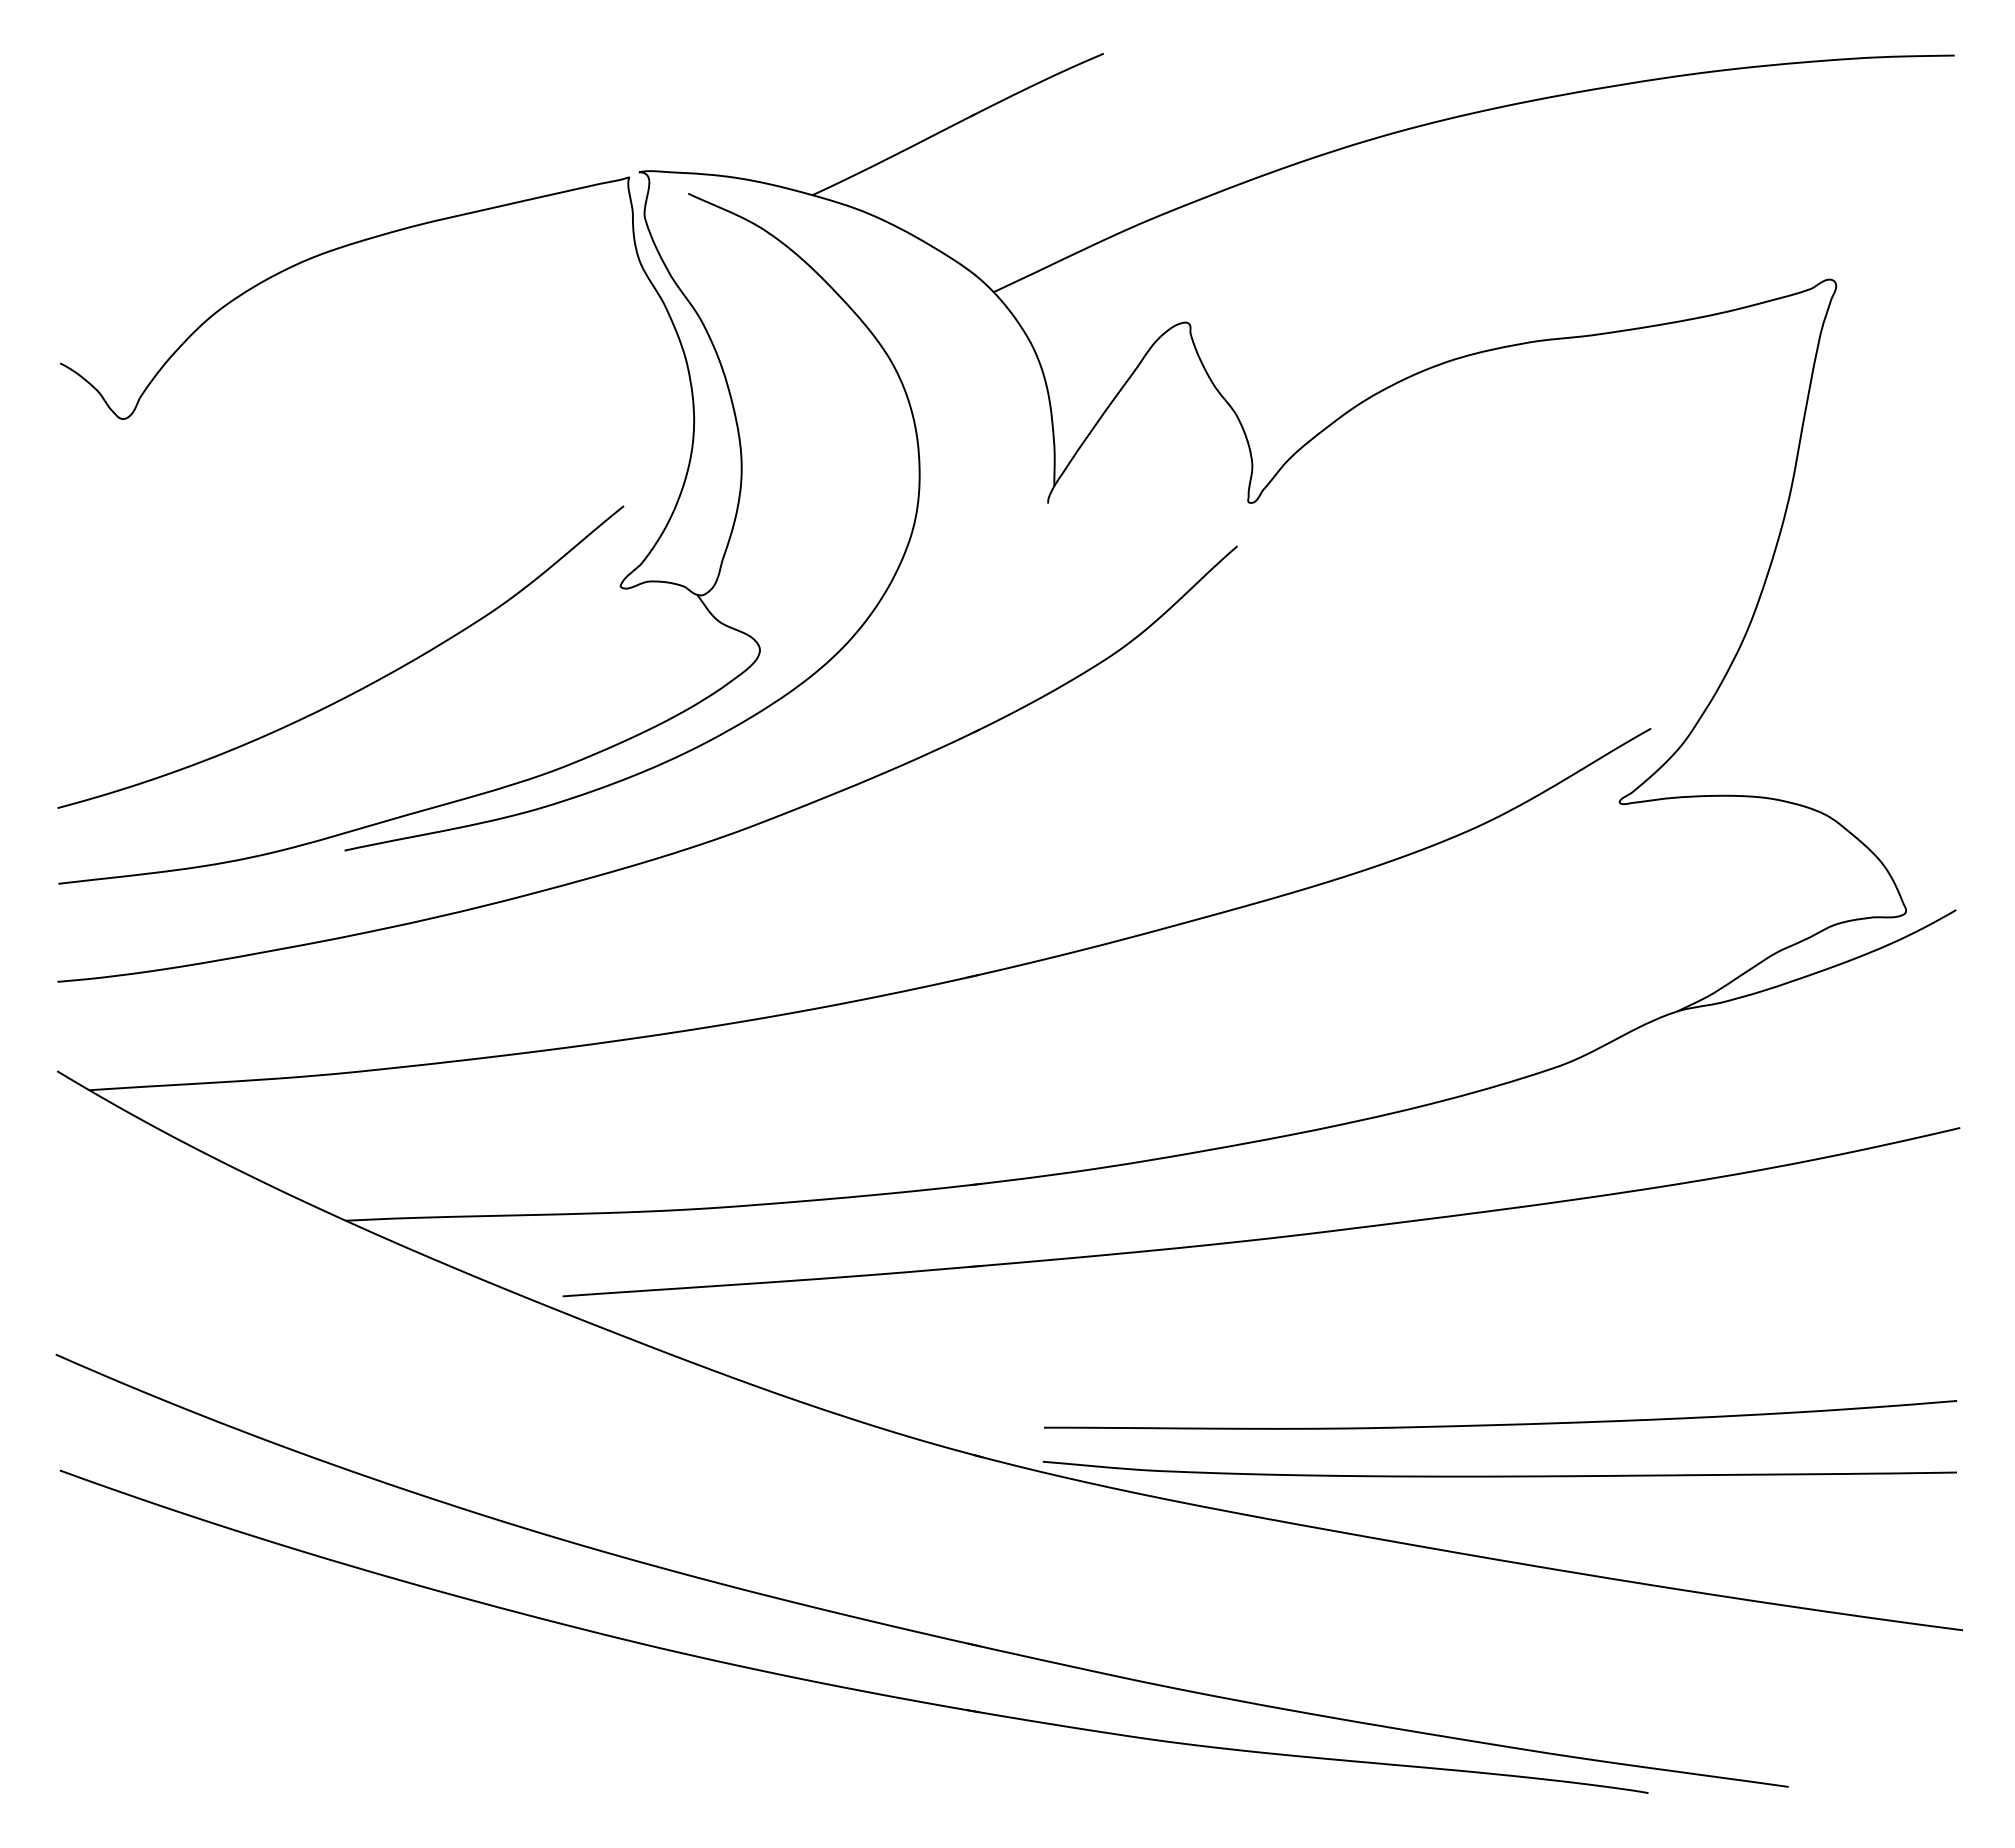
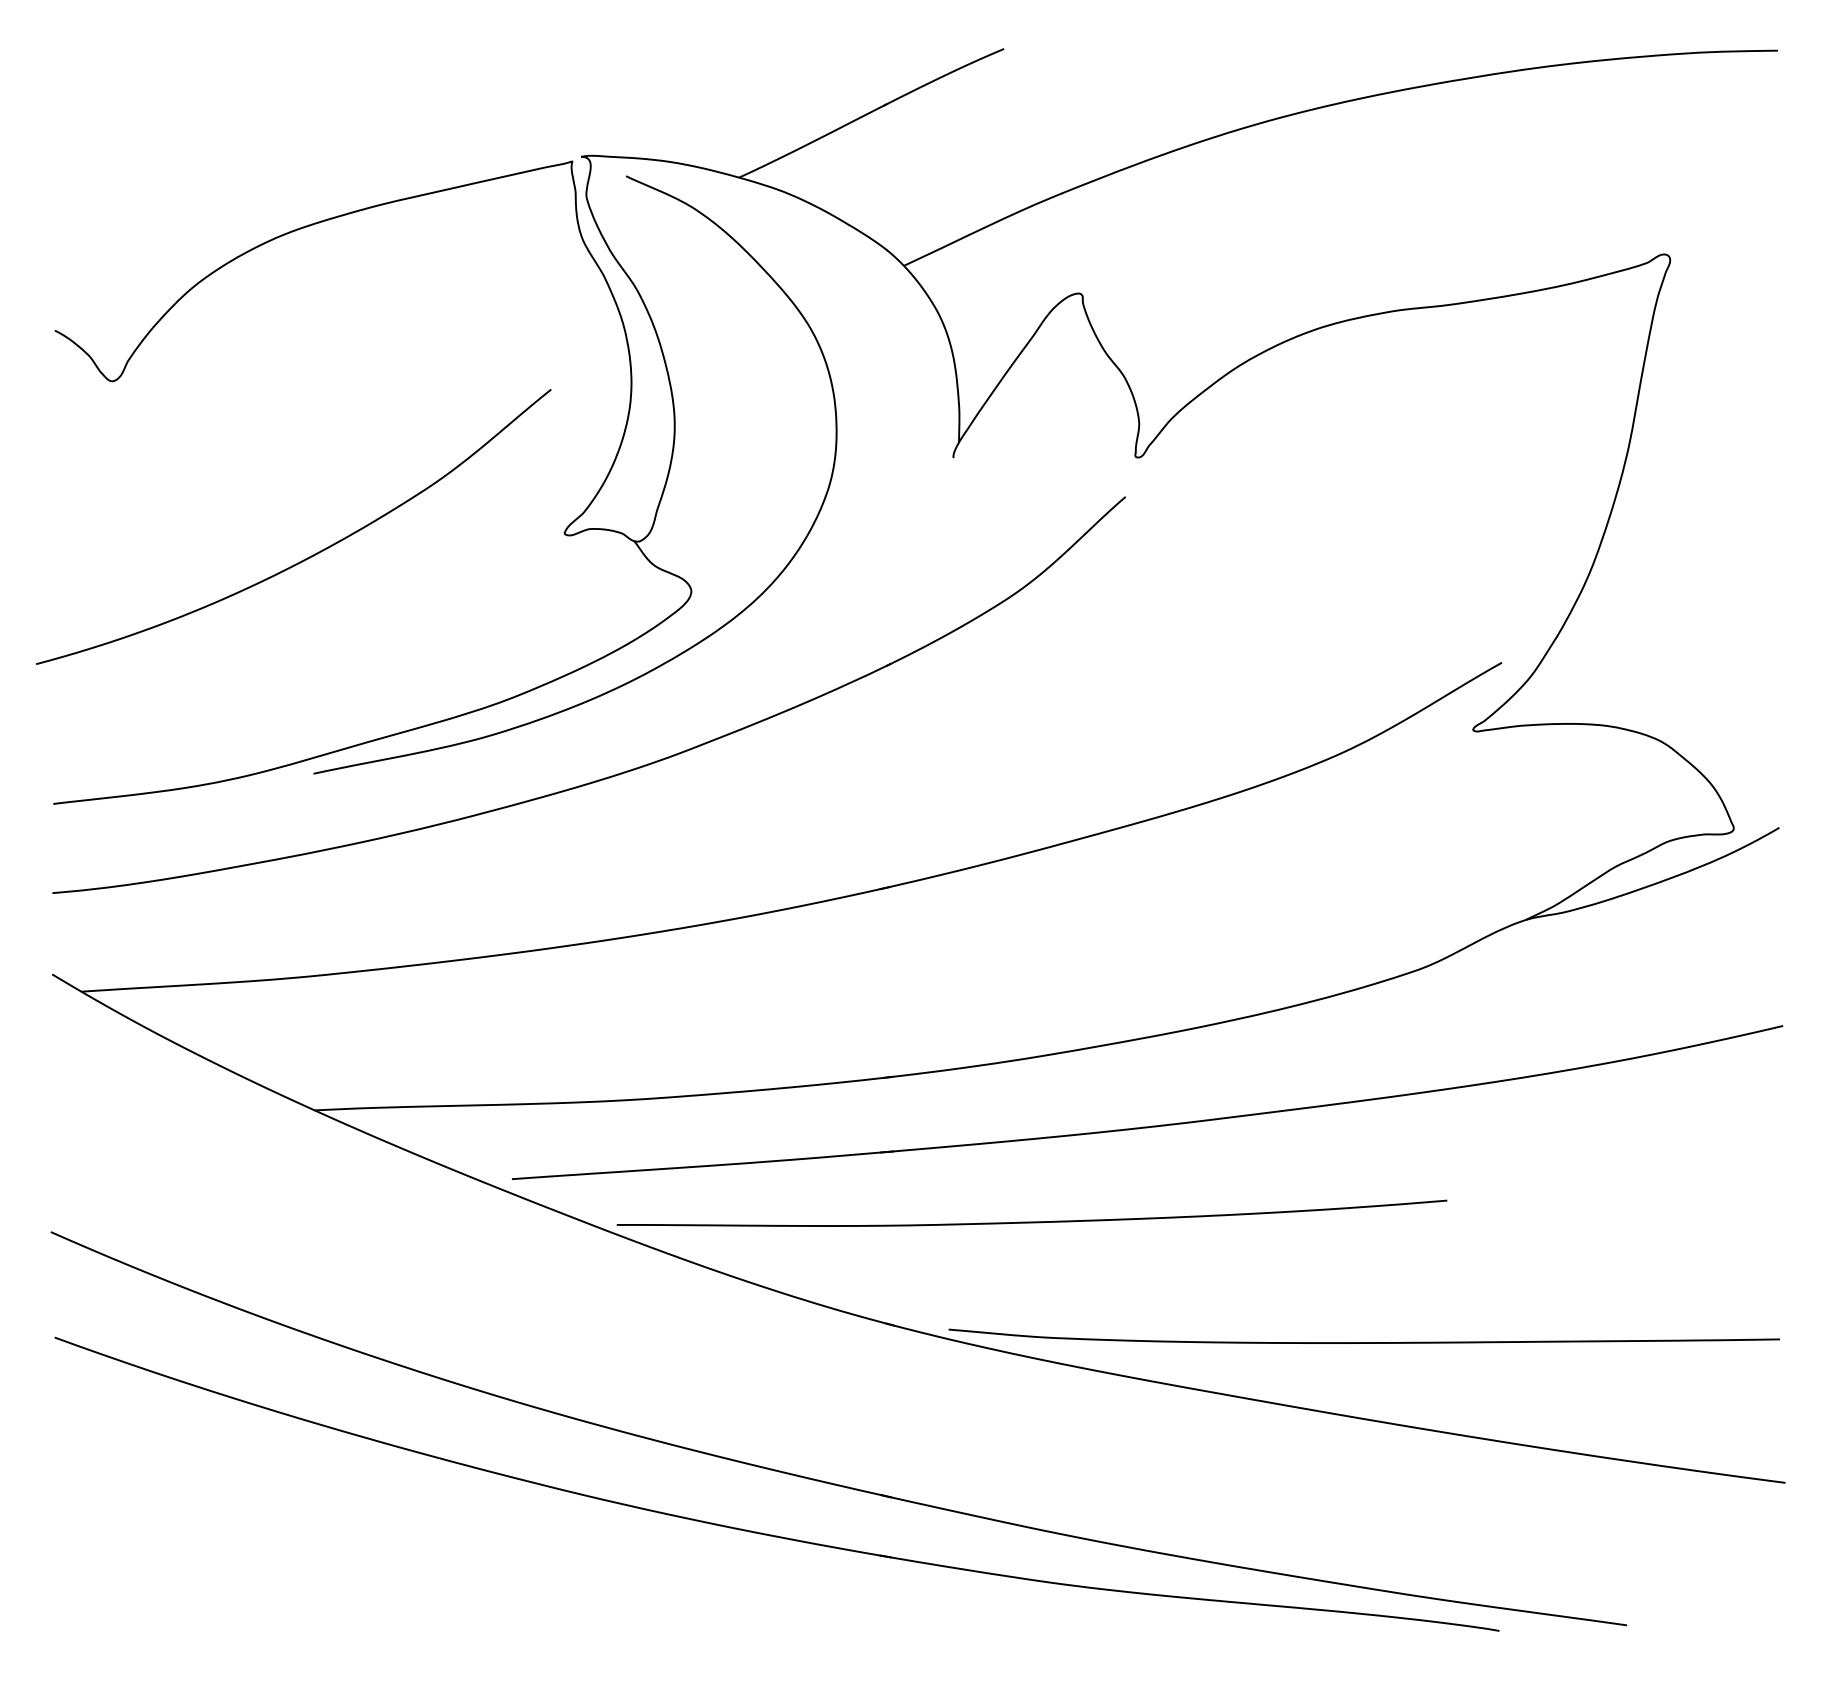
curve: (356, 690) -> (308, 557), moved
curve: (1500, 1424) -> (1032, 1222), moved

